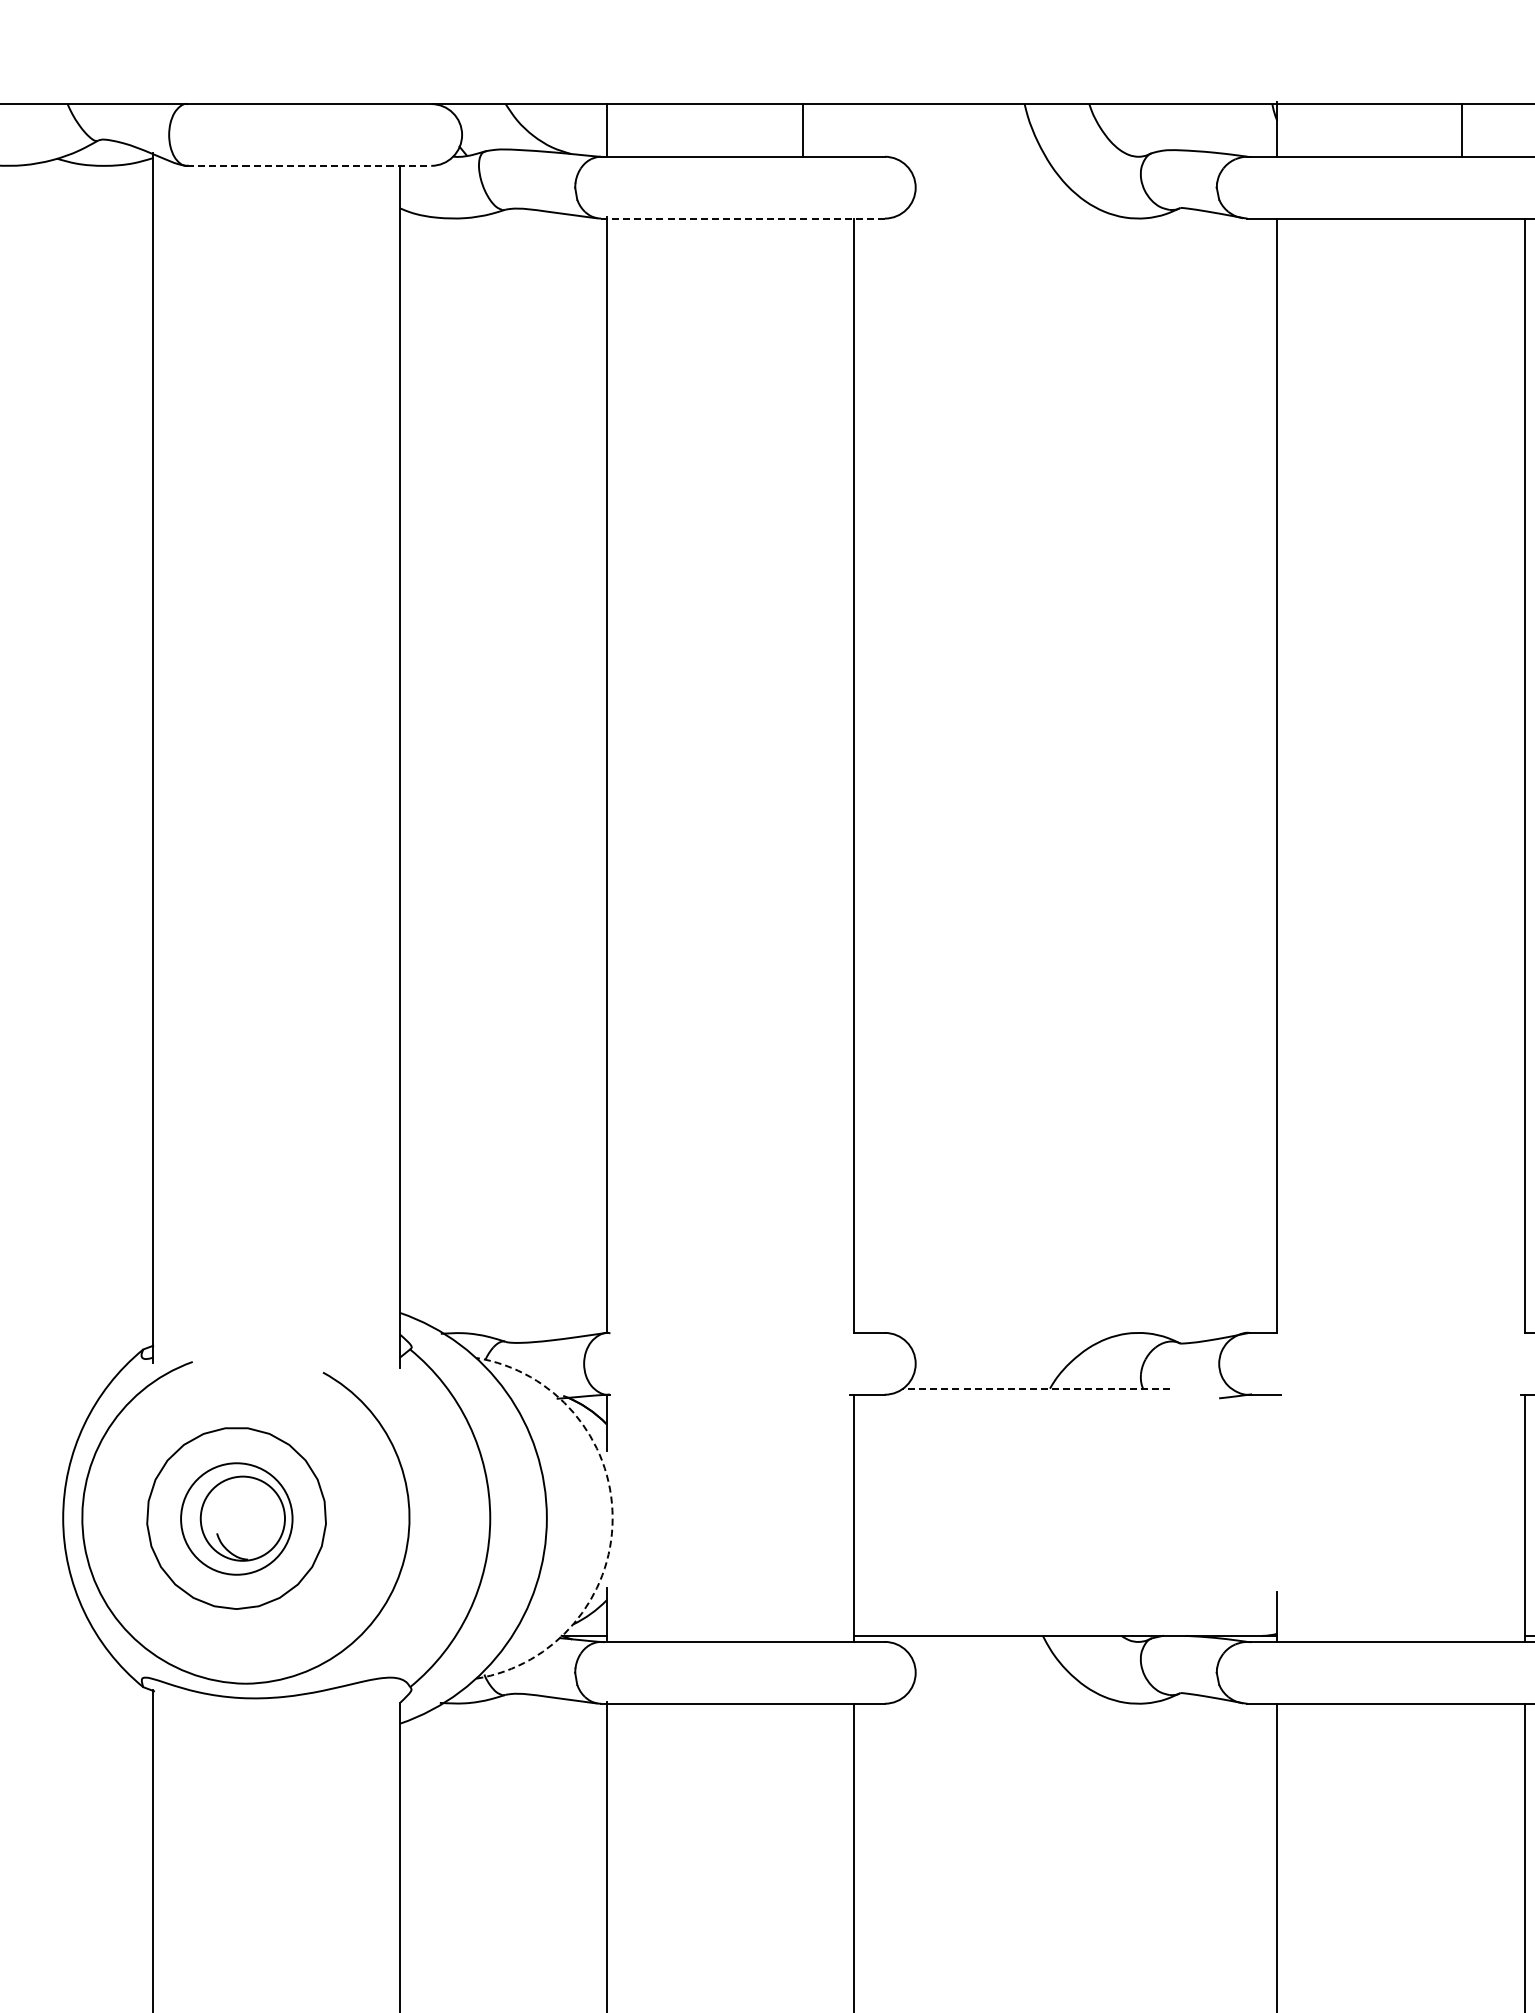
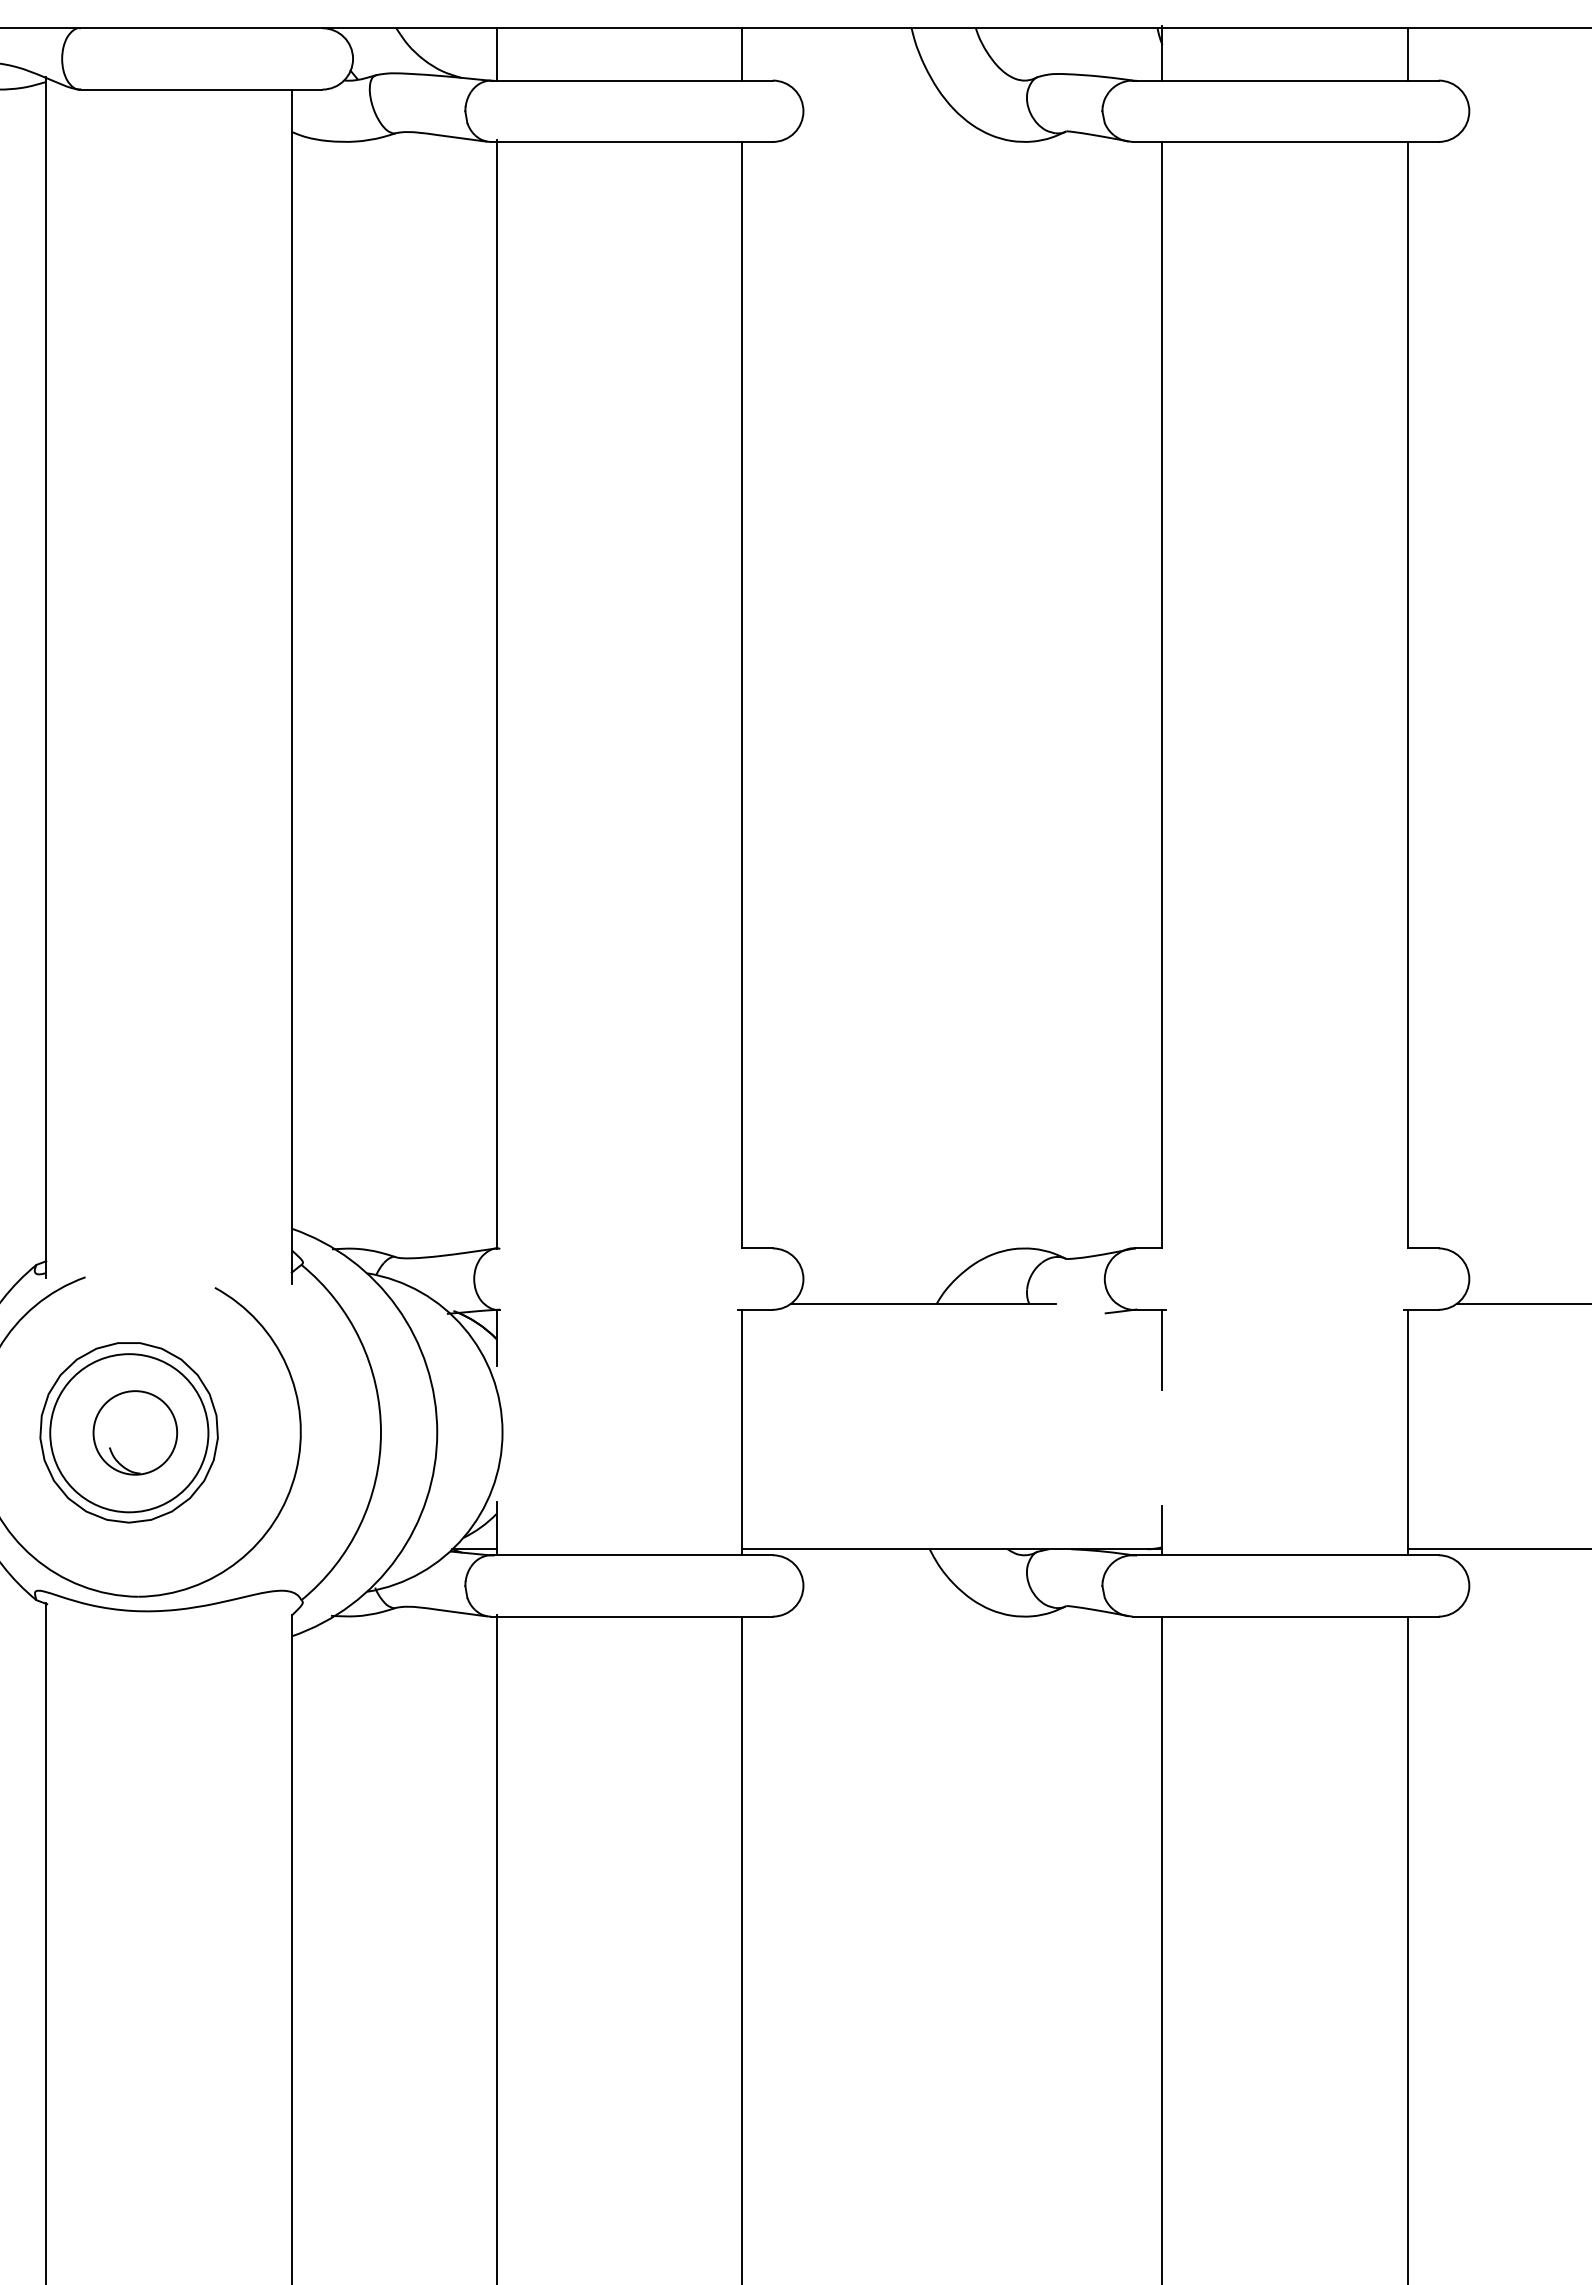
line: (802, 130) -> (742, 54), moved
line: (1461, 130) -> (1407, 54), moved
line: (309, 165) -> (201, 89), dashed -> solid
line: (742, 218) -> (631, 141), dashed -> solid
line: (1035, 1388) -> (922, 1303), dashed -> solid
line: (1277, 1434) -> (1162, 1349), added
arc: (612, 1518) -> (502, 1432), dashed -> solid
circle: (236, 1519) -> (129, 1433), size x1.43

